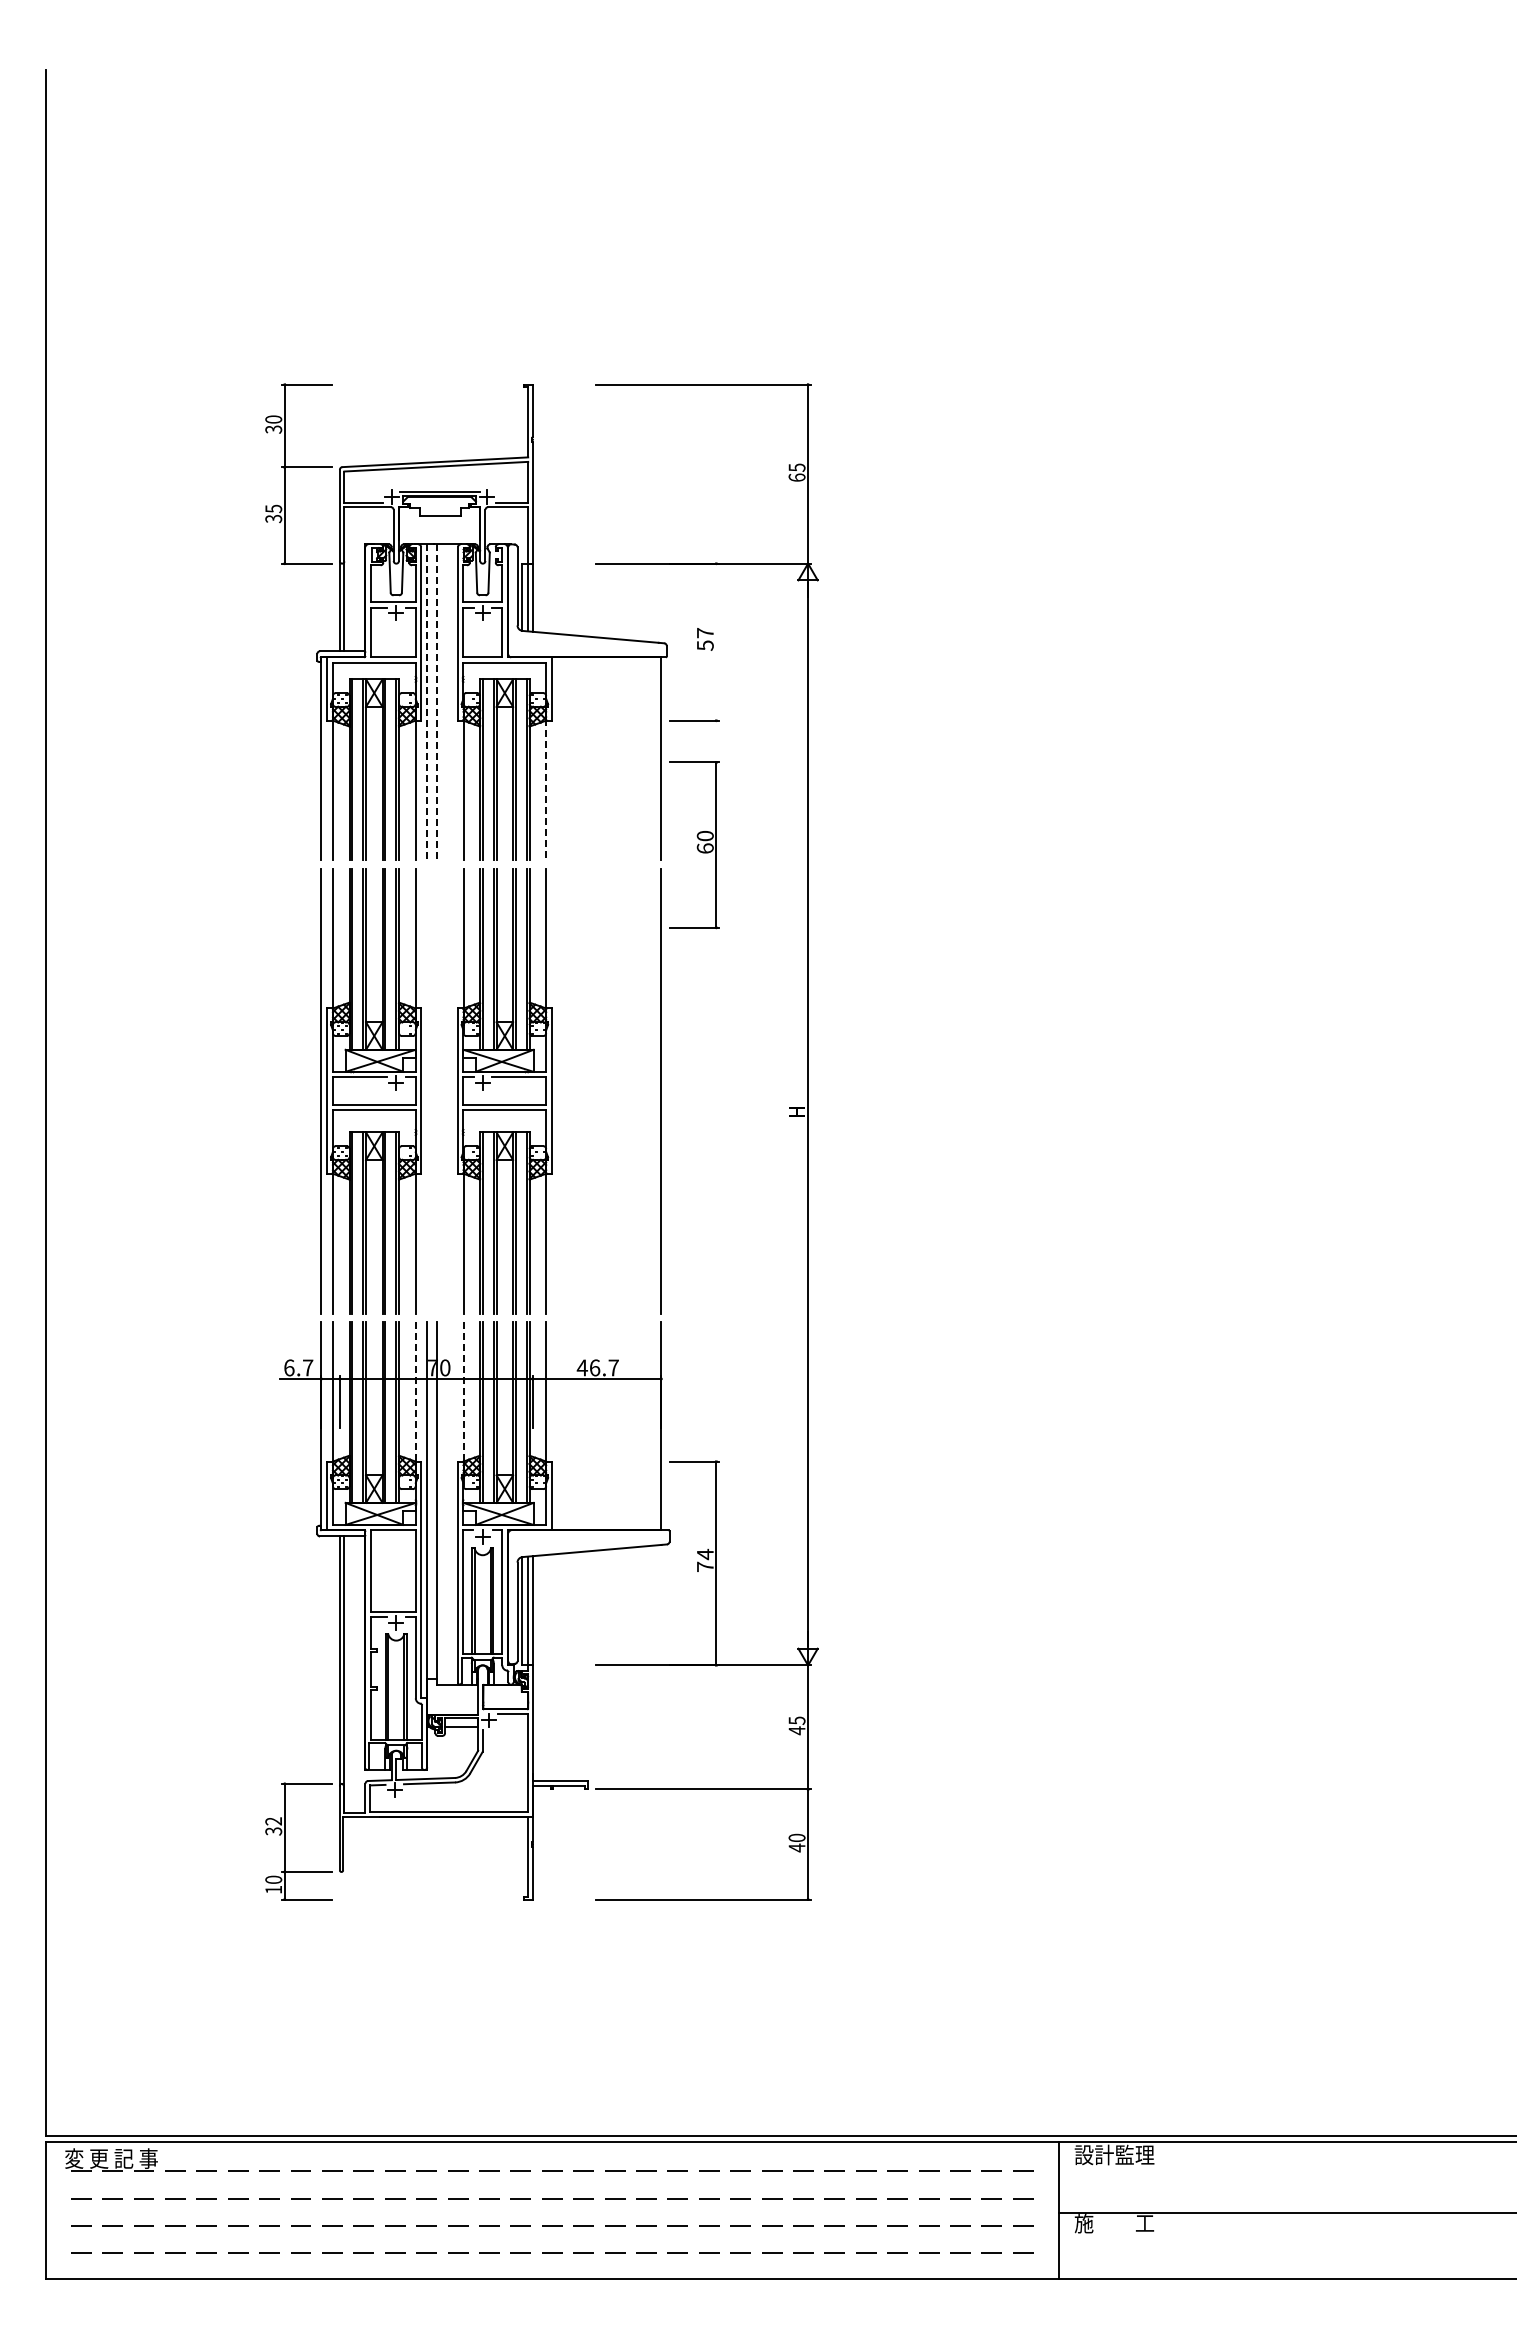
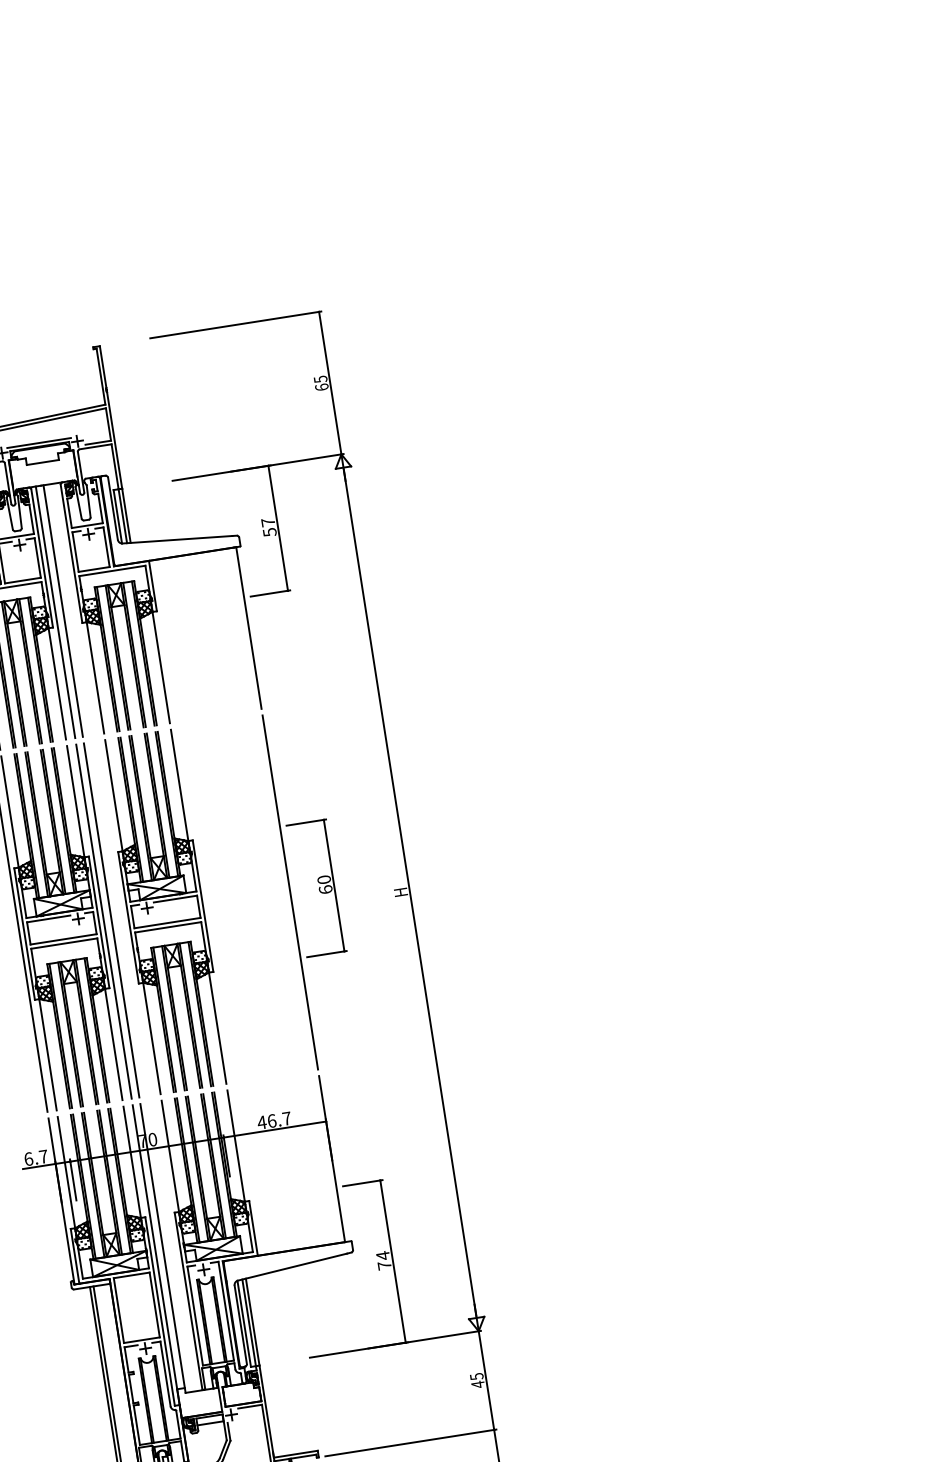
line: (716, 641) -> (278, 527), added
line: (427, 702) -> (55, 612), dashed -> solid
line: (436, 702) -> (62, 611), dashed -> solid
line: (546, 789) -> (161, 666), dashed -> solid
part: (694, 845) -> (316, 888), moved
line: (427, 1090) -> (104, 921), added
line: (436, 1090) -> (111, 920), added
line: (415, 1392) -> (132, 1162), dashed -> solid
line: (463, 1392) -> (170, 1157), dashed -> solid

